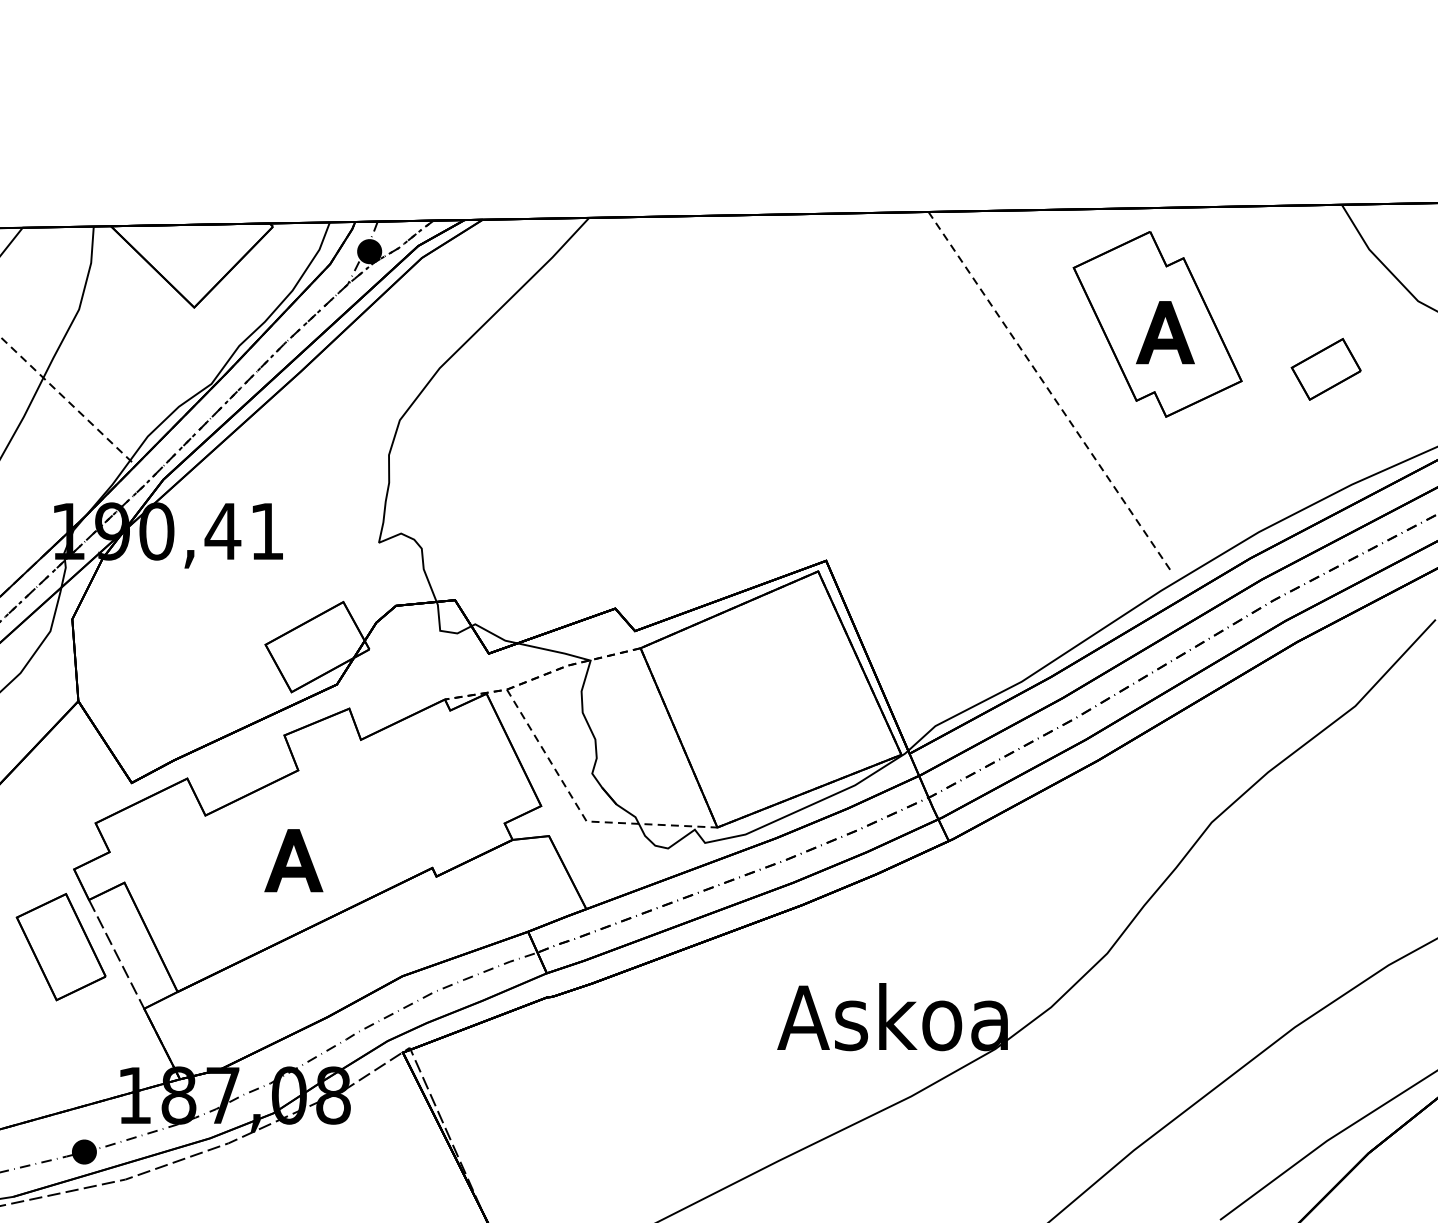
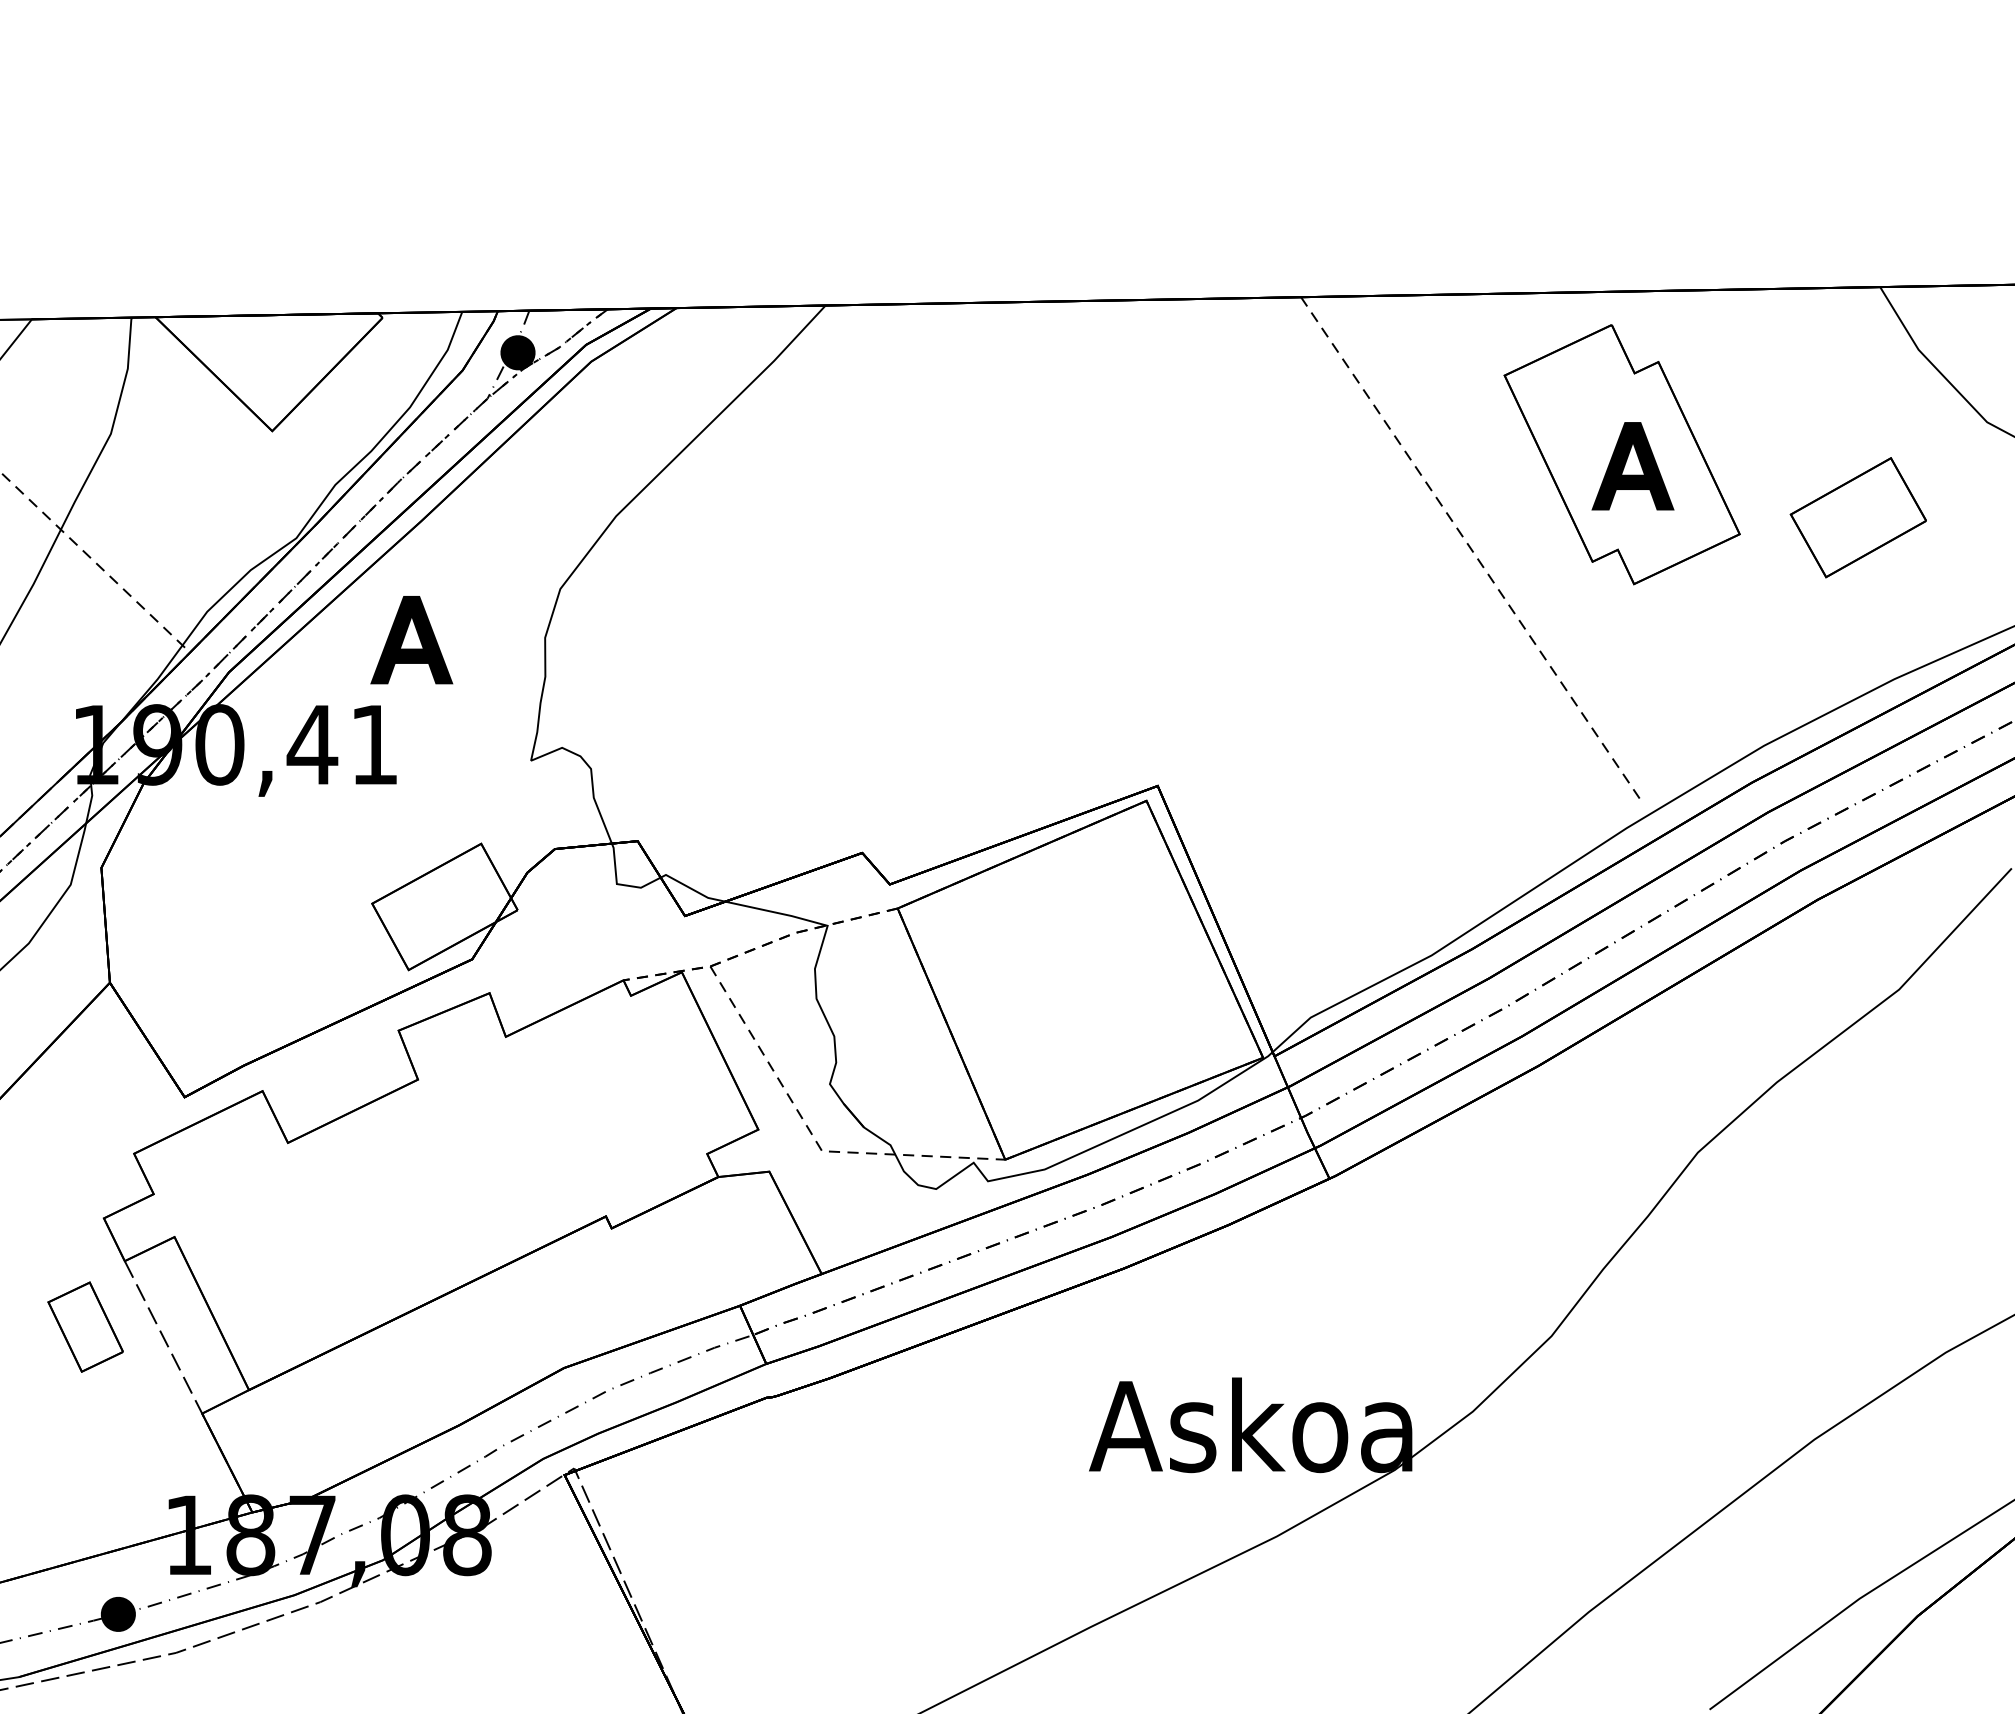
part: (1326, 369) -> (1858, 517), size x1.4
part: (293, 860) -> (411, 640), moved
part: (60, 946) -> (85, 1326), size x0.6

